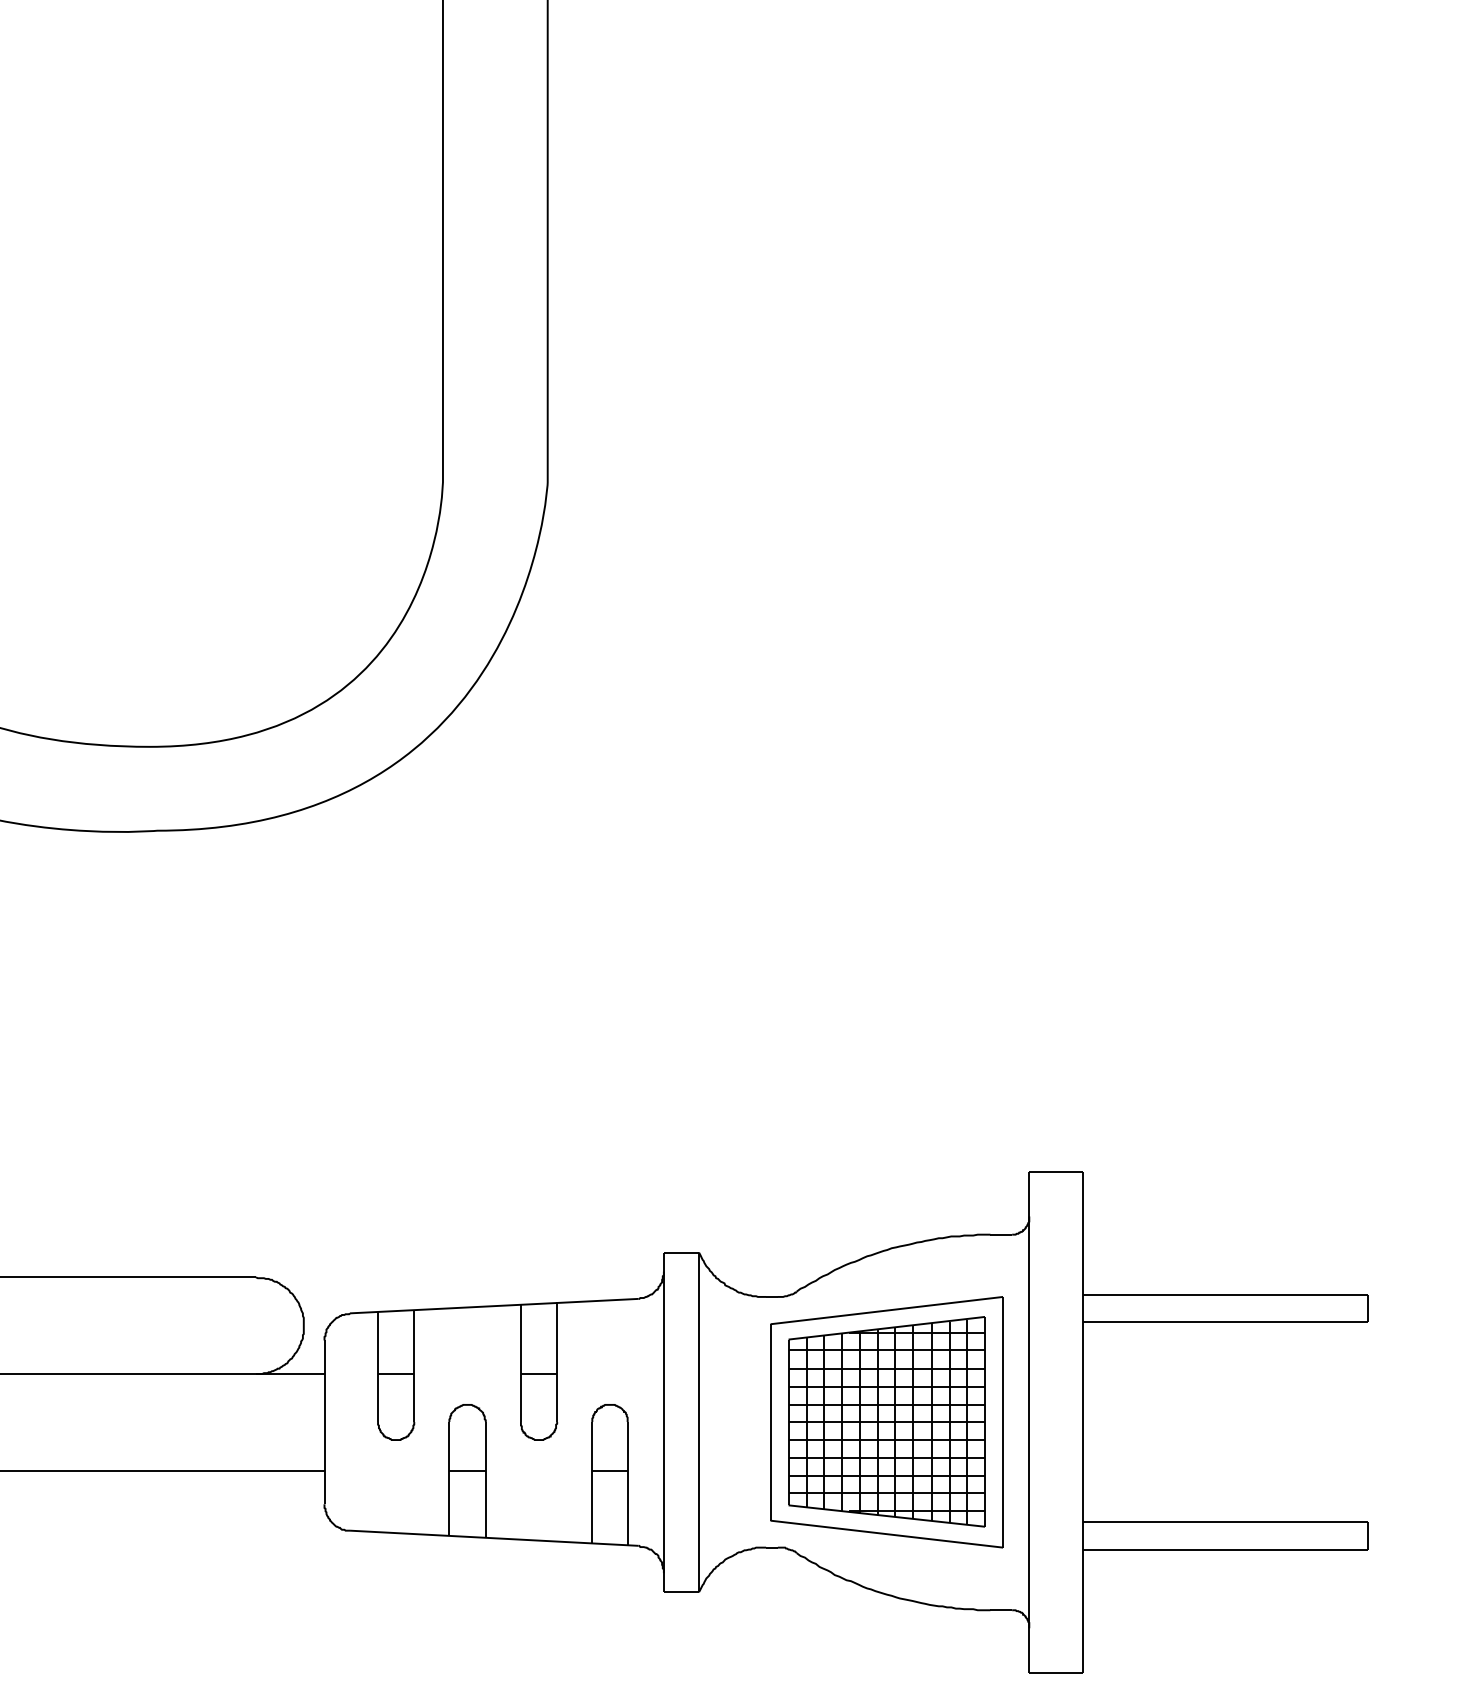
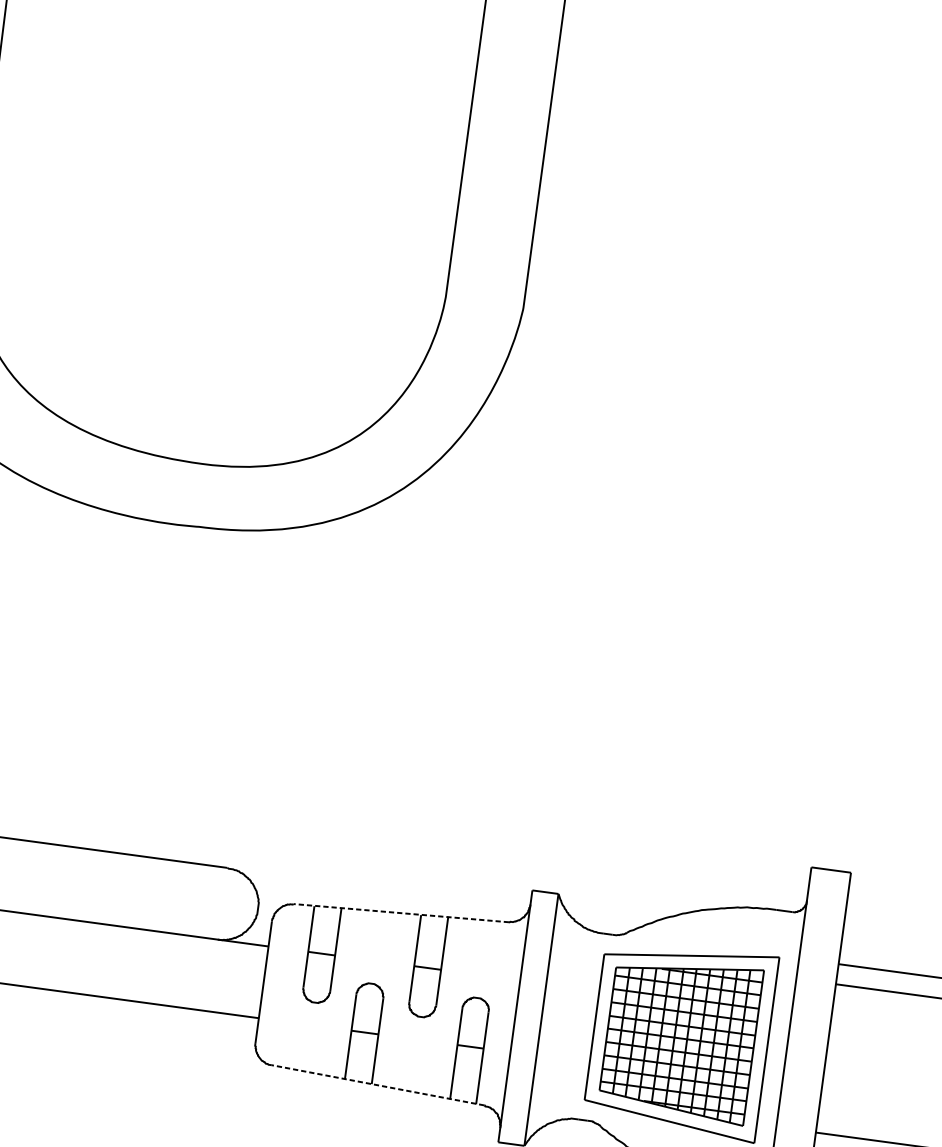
line: (493, 1306) -> (400, 913), solid -> dashed
line: (493, 1538) -> (377, 1085), solid -> dashed

